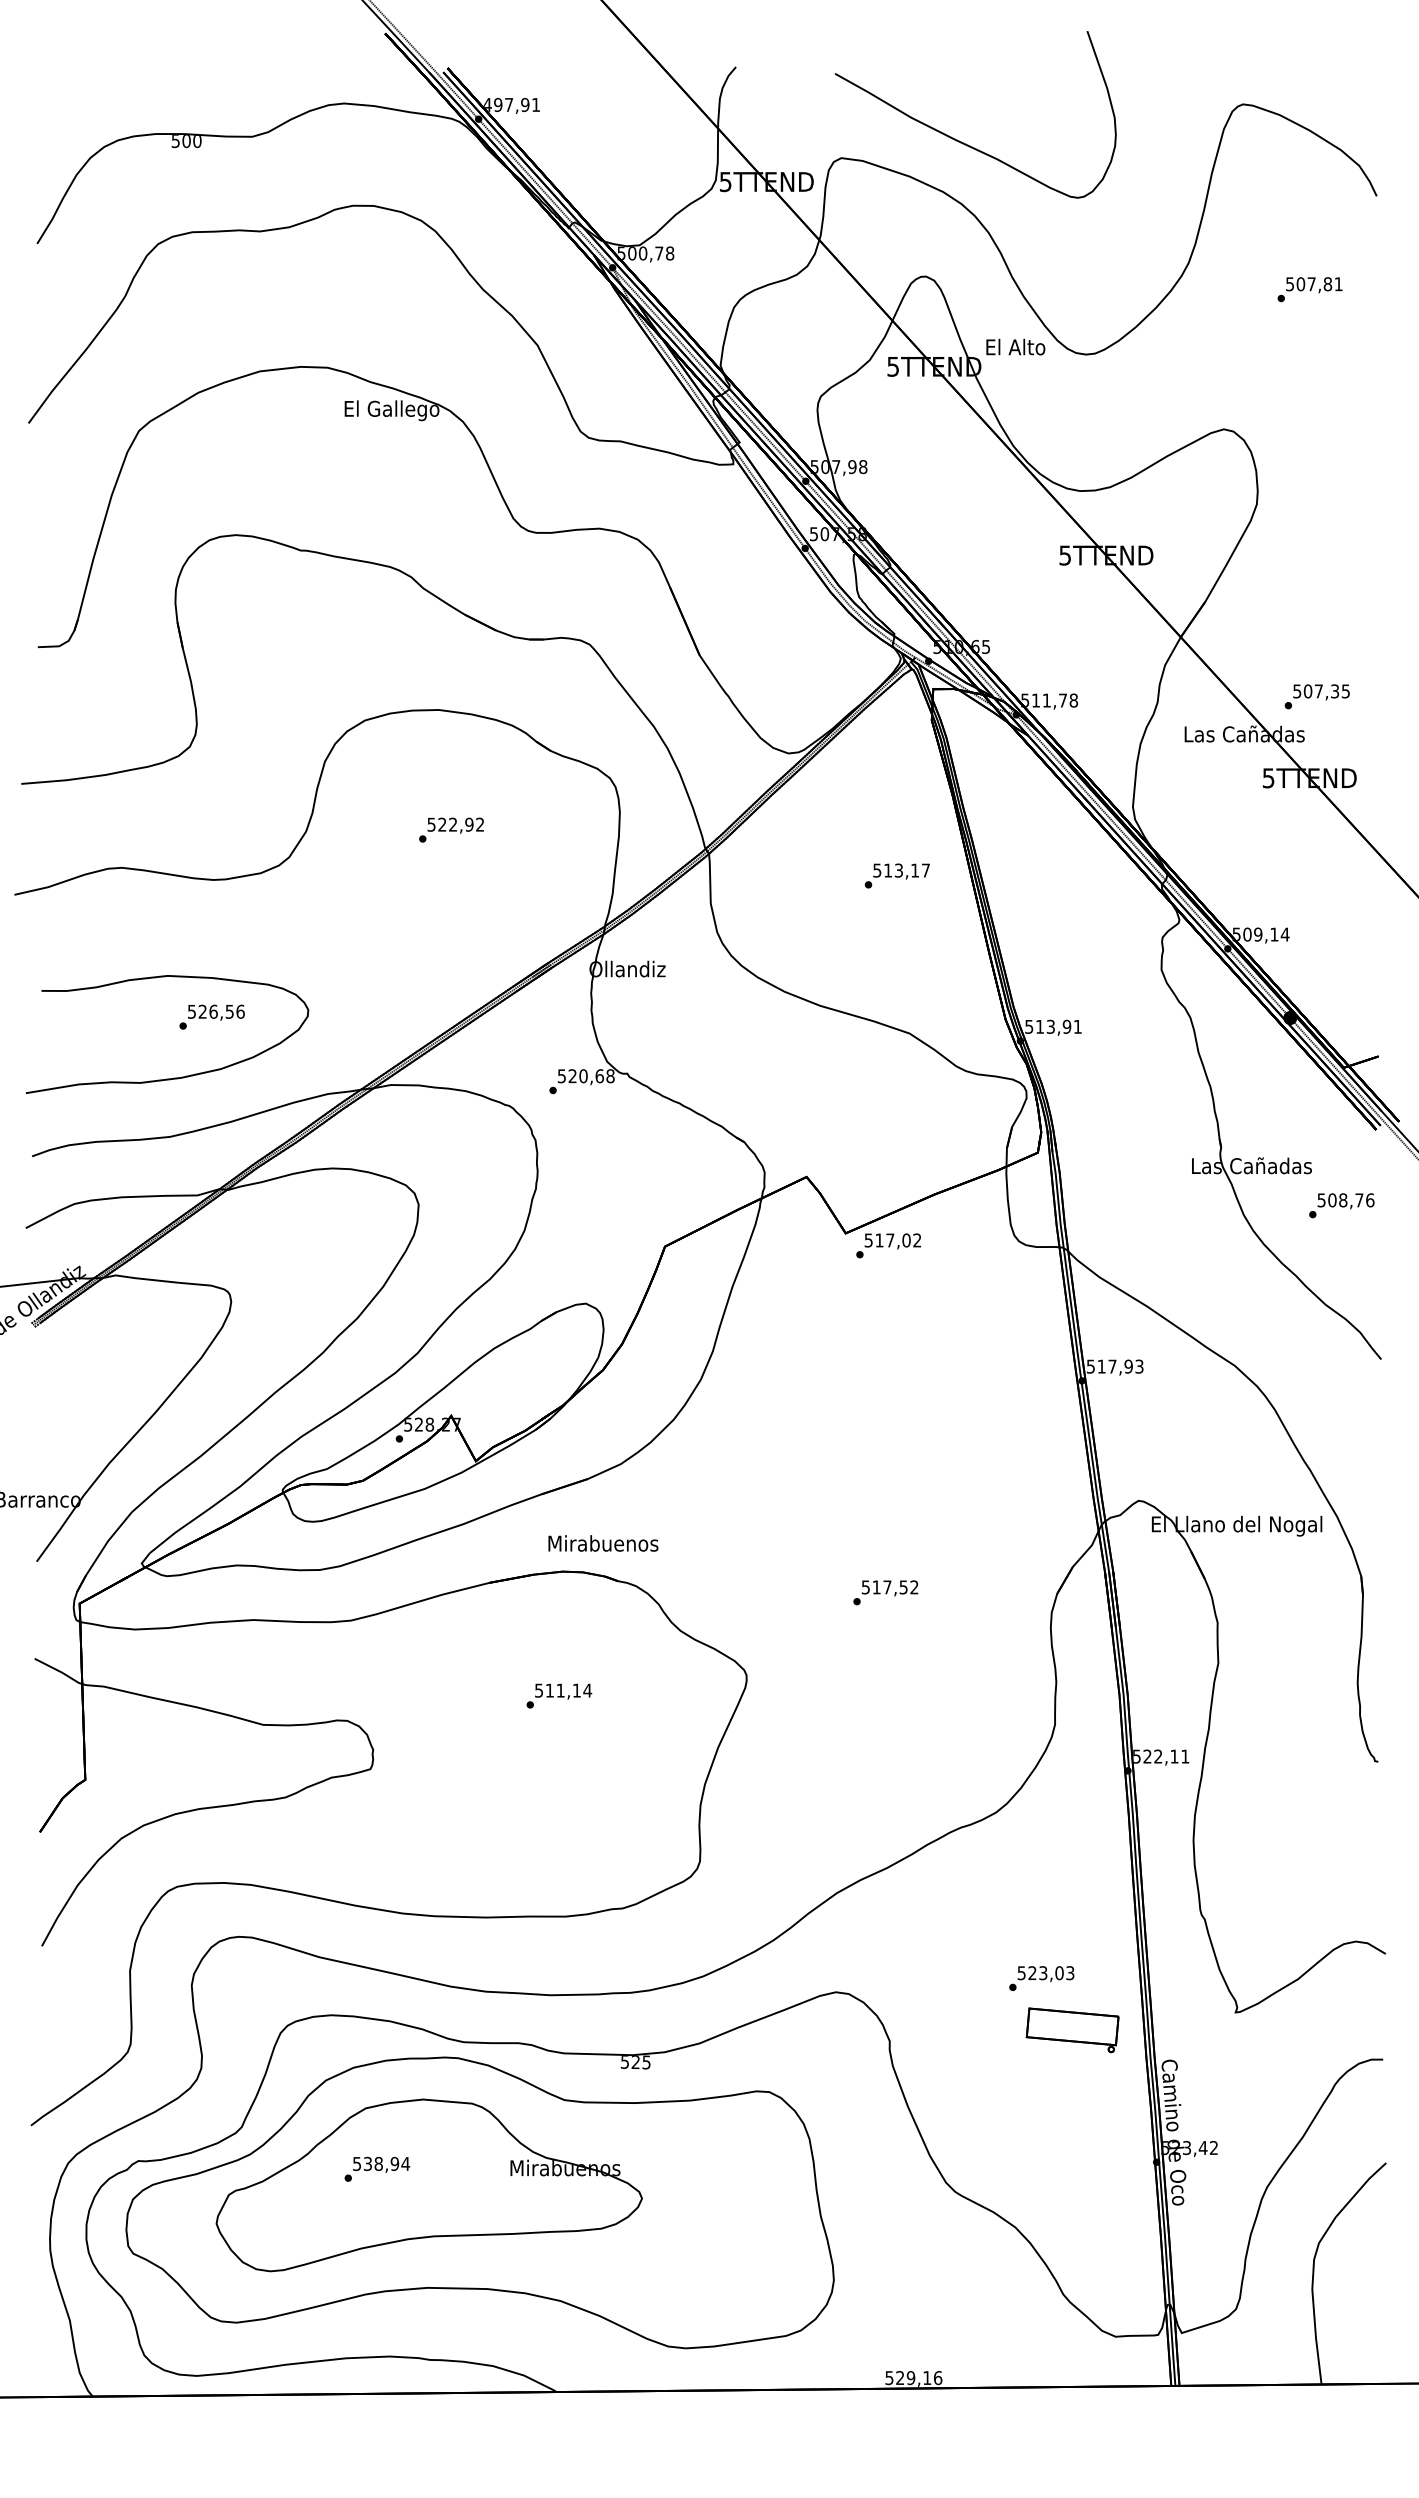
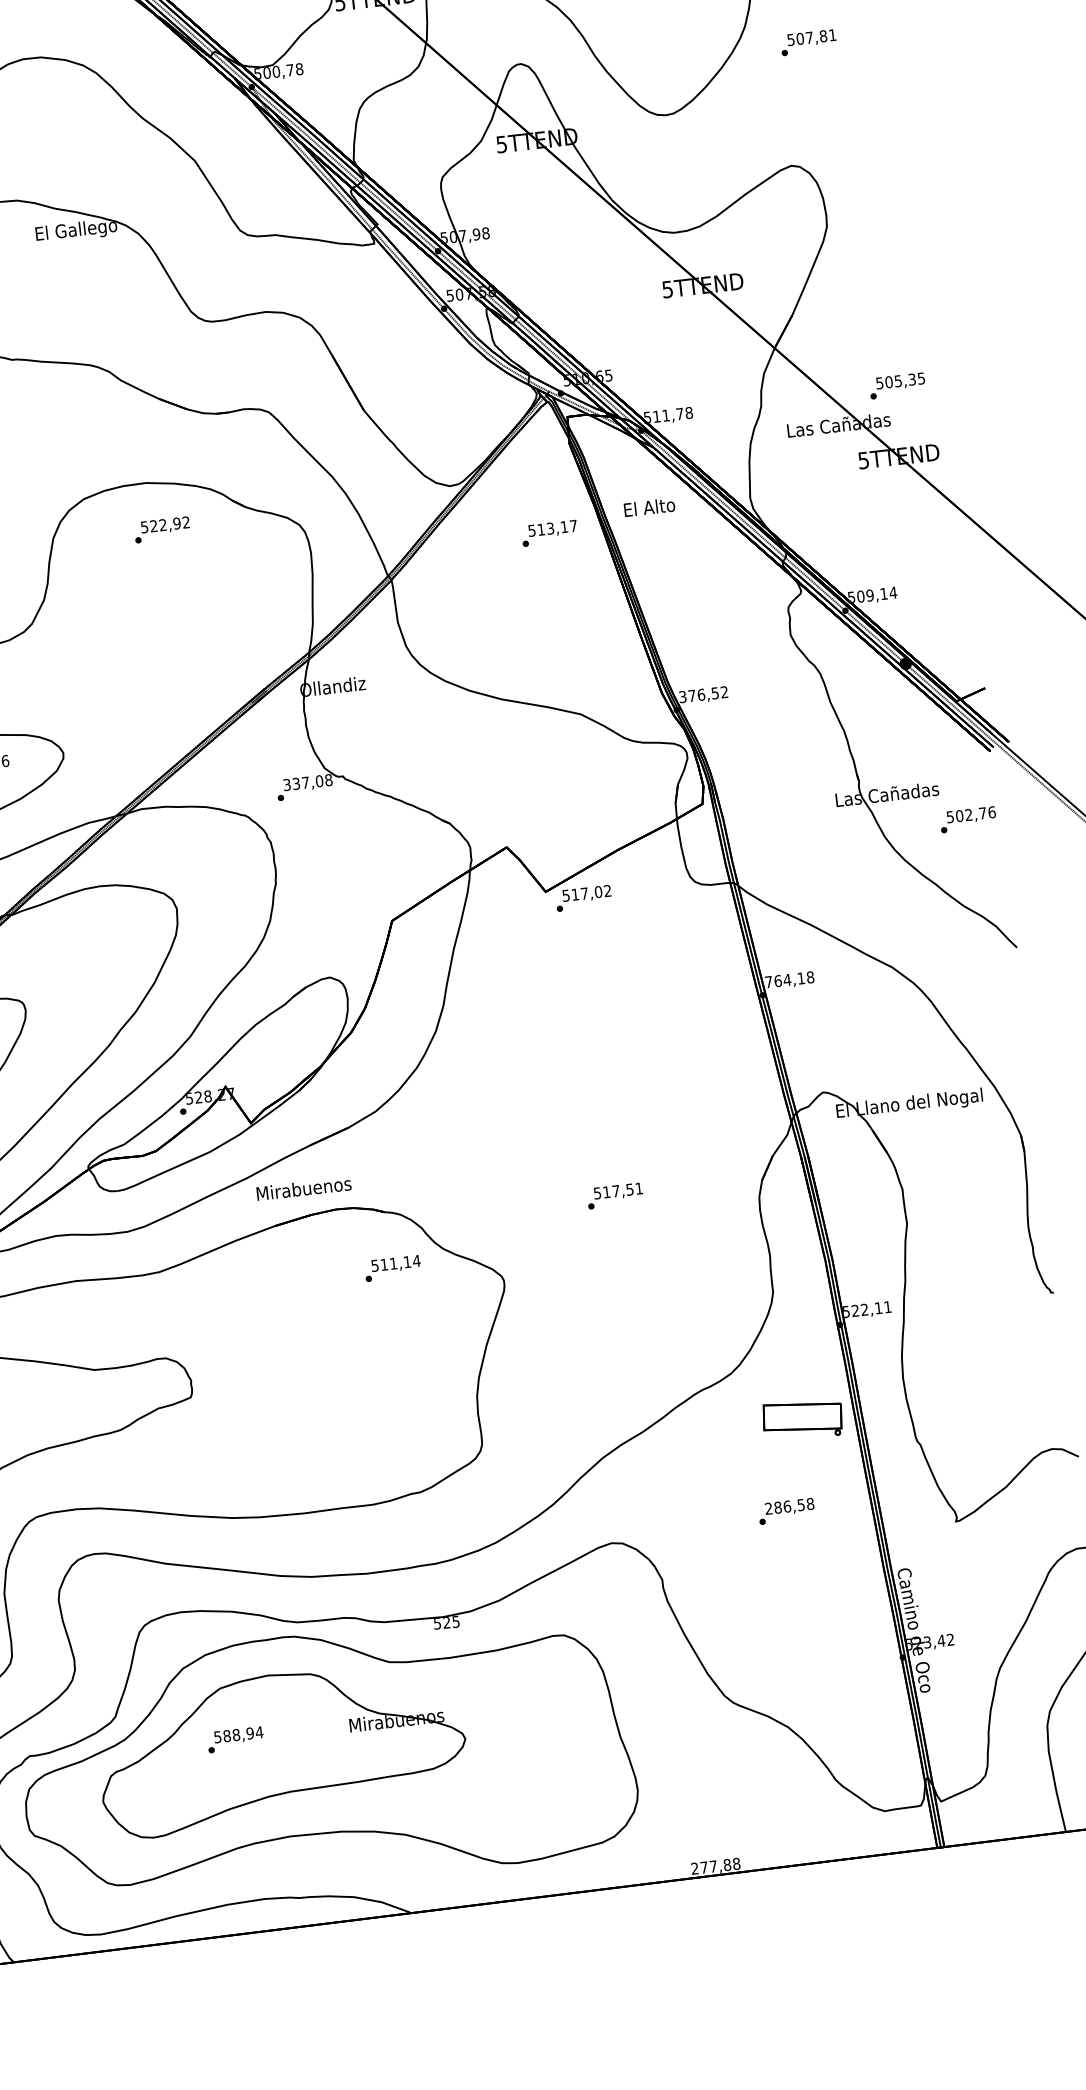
text: (1309, 289) -> (808, 42), moved
text: (1015, 346) -> (649, 506), moved
text: (1318, 691) -> (898, 381), 507,35 -> 505,35
text: (451, 829) -> (162, 529), moved
text: (896, 875) -> (548, 533), moved
text: (1053, 1026) -> (703, 694), 513,91 -> 376,52
text: (581, 1076) -> (303, 783), 520,68 -> 337,08
text: (1343, 1200) -> (969, 815), 508,76 -> 502,76
text: (1114, 1366) -> (789, 979), 517,93 -> 764,18
text: (603, 1543) -> (304, 1188), moved
text: (914, 1587) -> (639, 1188), 517,52 -> 517,51
text: (559, 1695) -> (393, 1267), moved
text: (1045, 1973) -> (789, 1506), 523,03 -> 286,58
part: (1072, 2030) -> (802, 1420), moved
text: (367, 2163) -> (226, 1735), 538,94 -> 588,94
text: (913, 2378) -> (715, 1866), 529,16 -> 277,88

